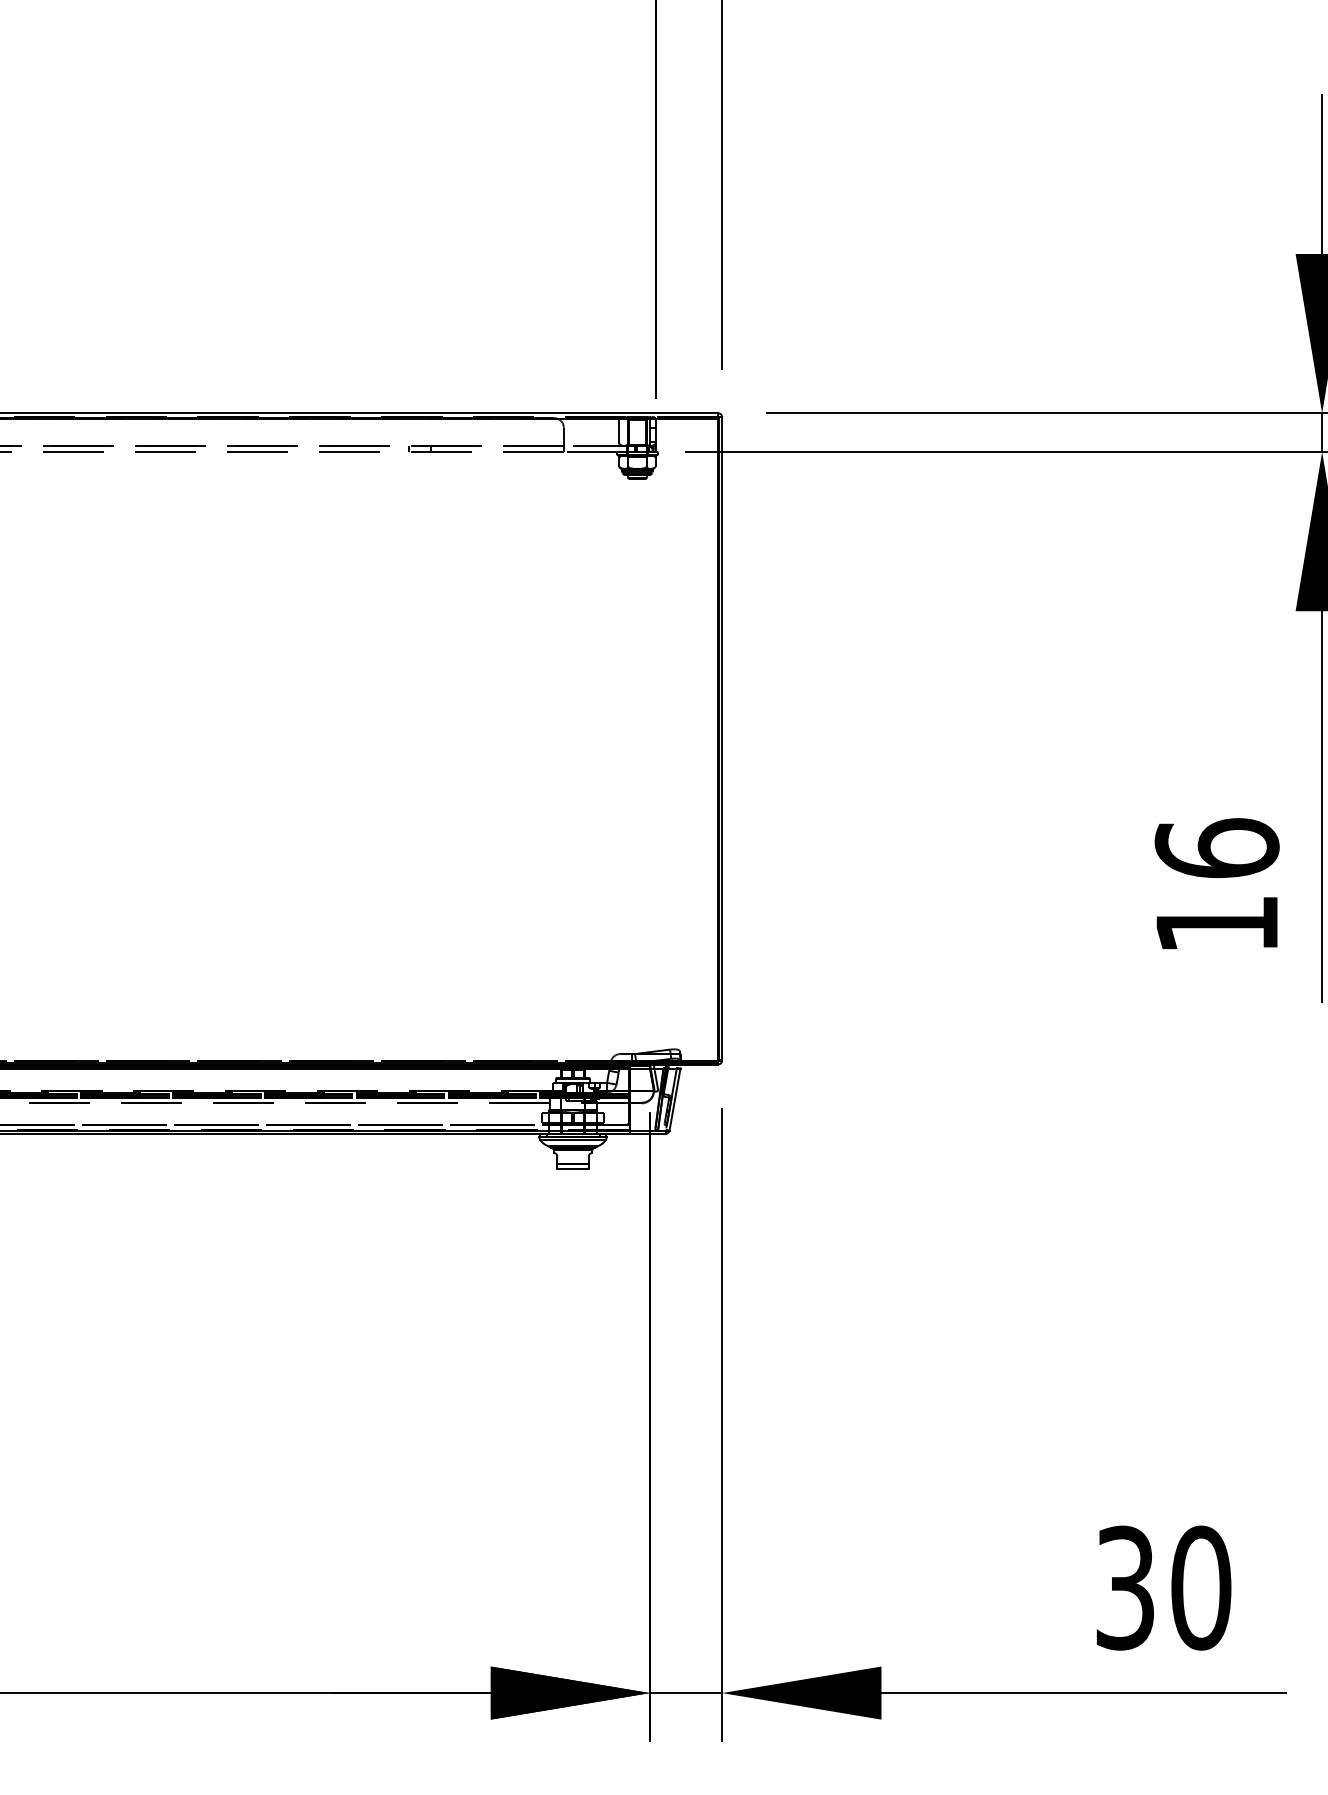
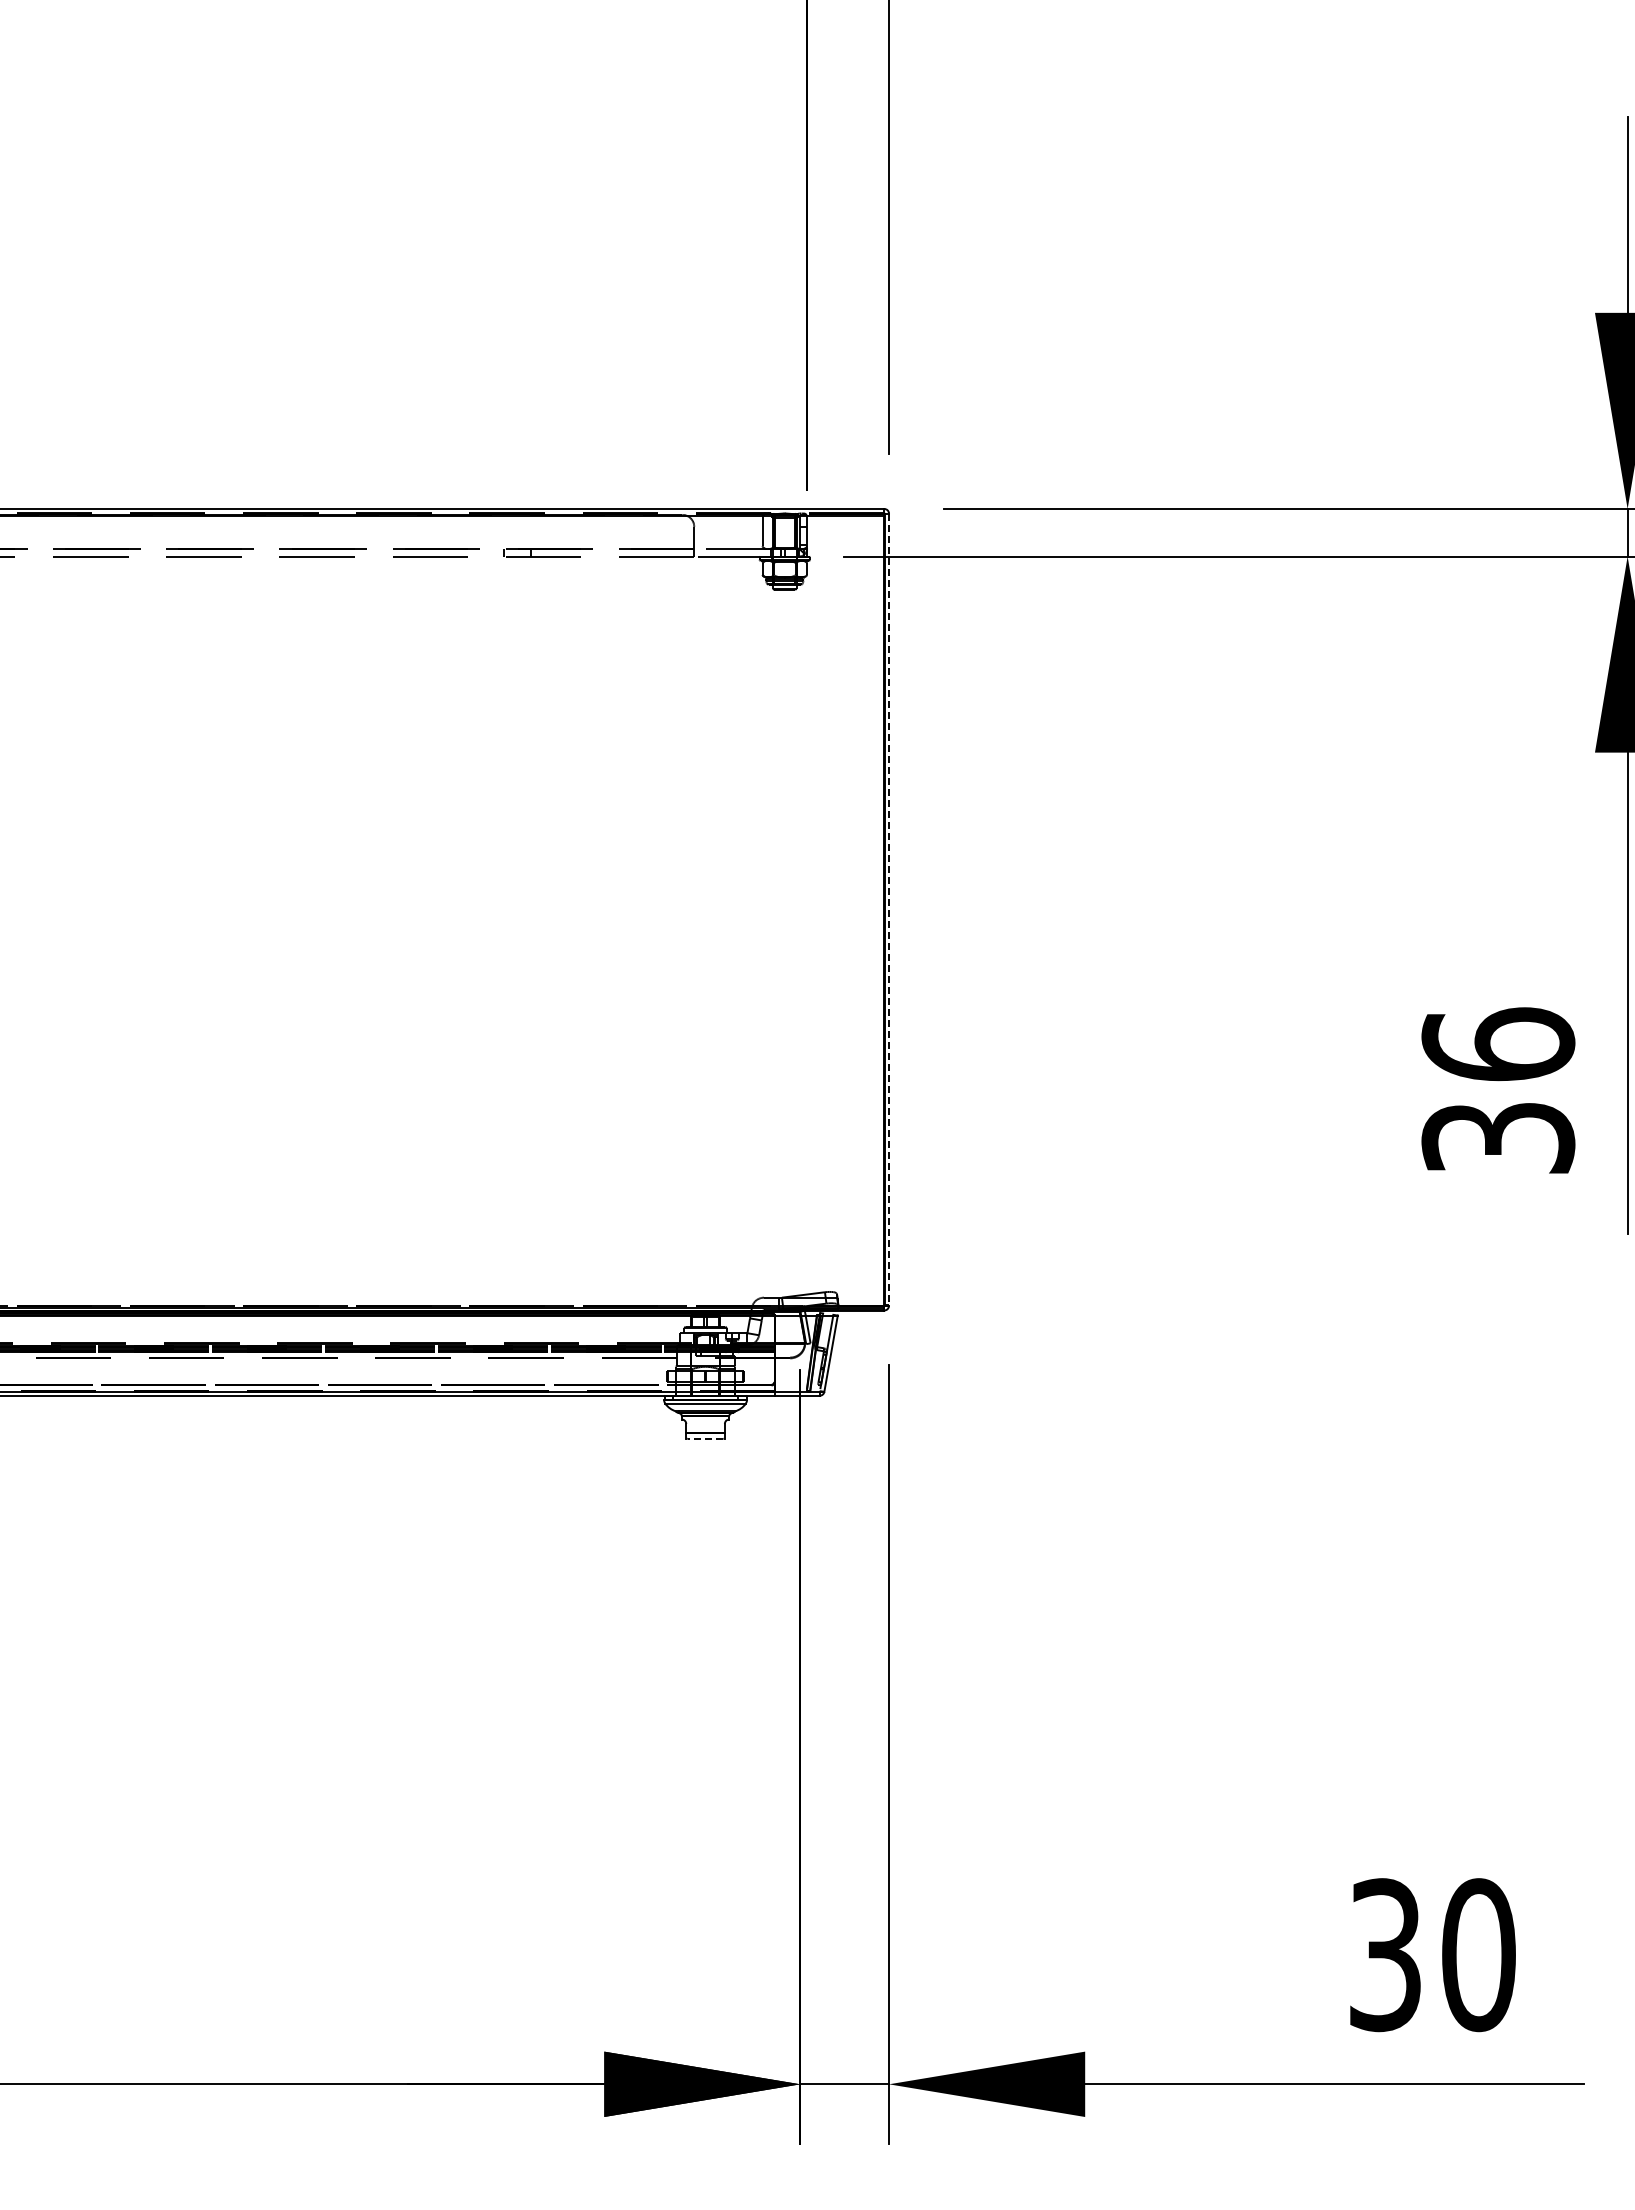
line: (722, 739) -> (889, 910), solid -> dashed
text: (1217, 924) -> (1498, 1138), 16 -> 36
line: (573, 1168) -> (705, 1438), solid -> dashed

